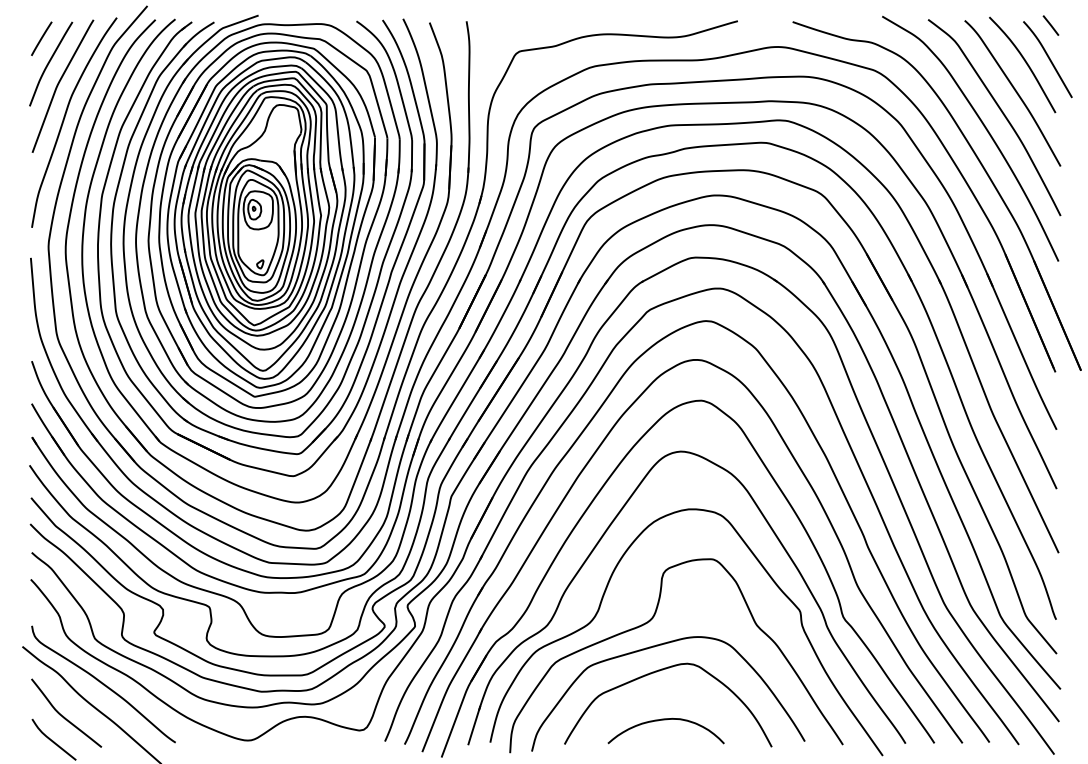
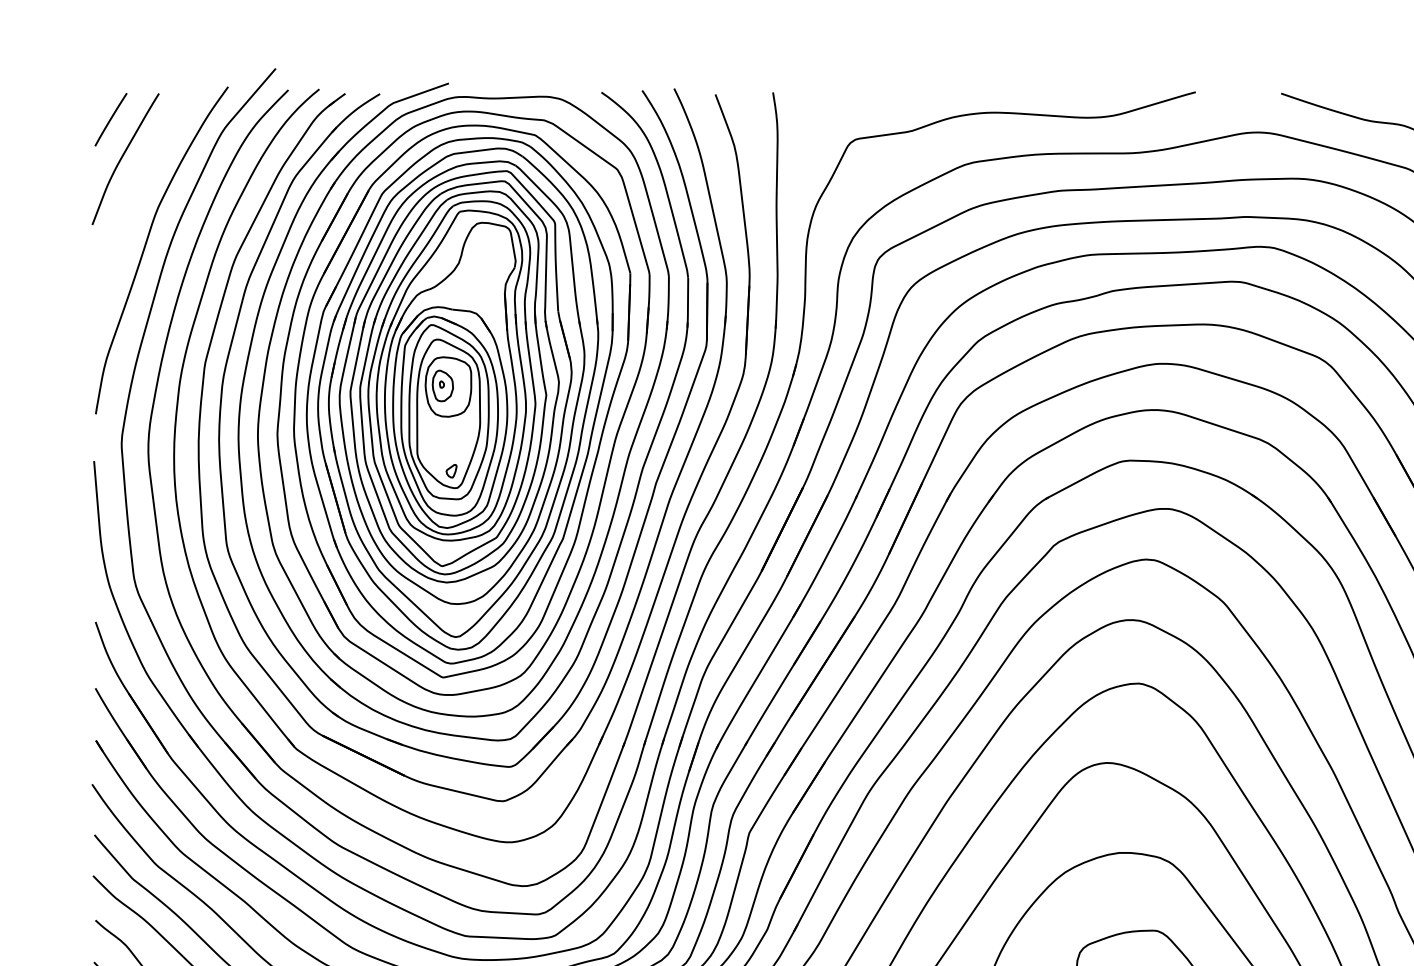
curve: (59, 83) -> (138, 189), removed

